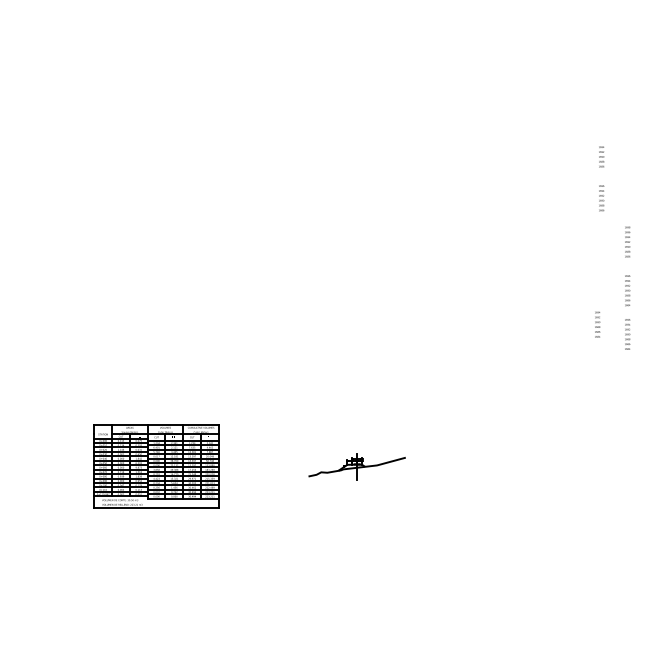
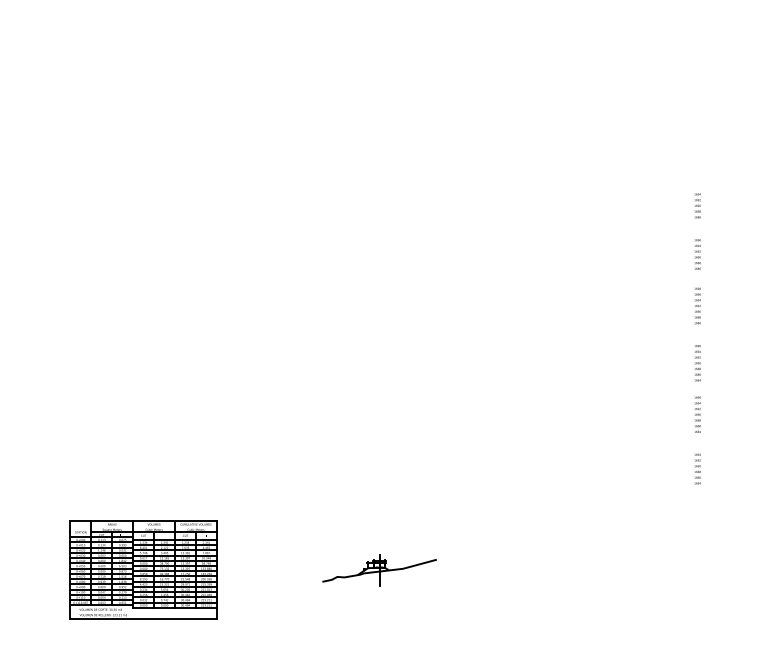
text: (601, 156) -> (697, 205), moved
text: (601, 198) -> (697, 254), moved
text: (597, 324) -> (697, 468), moved

